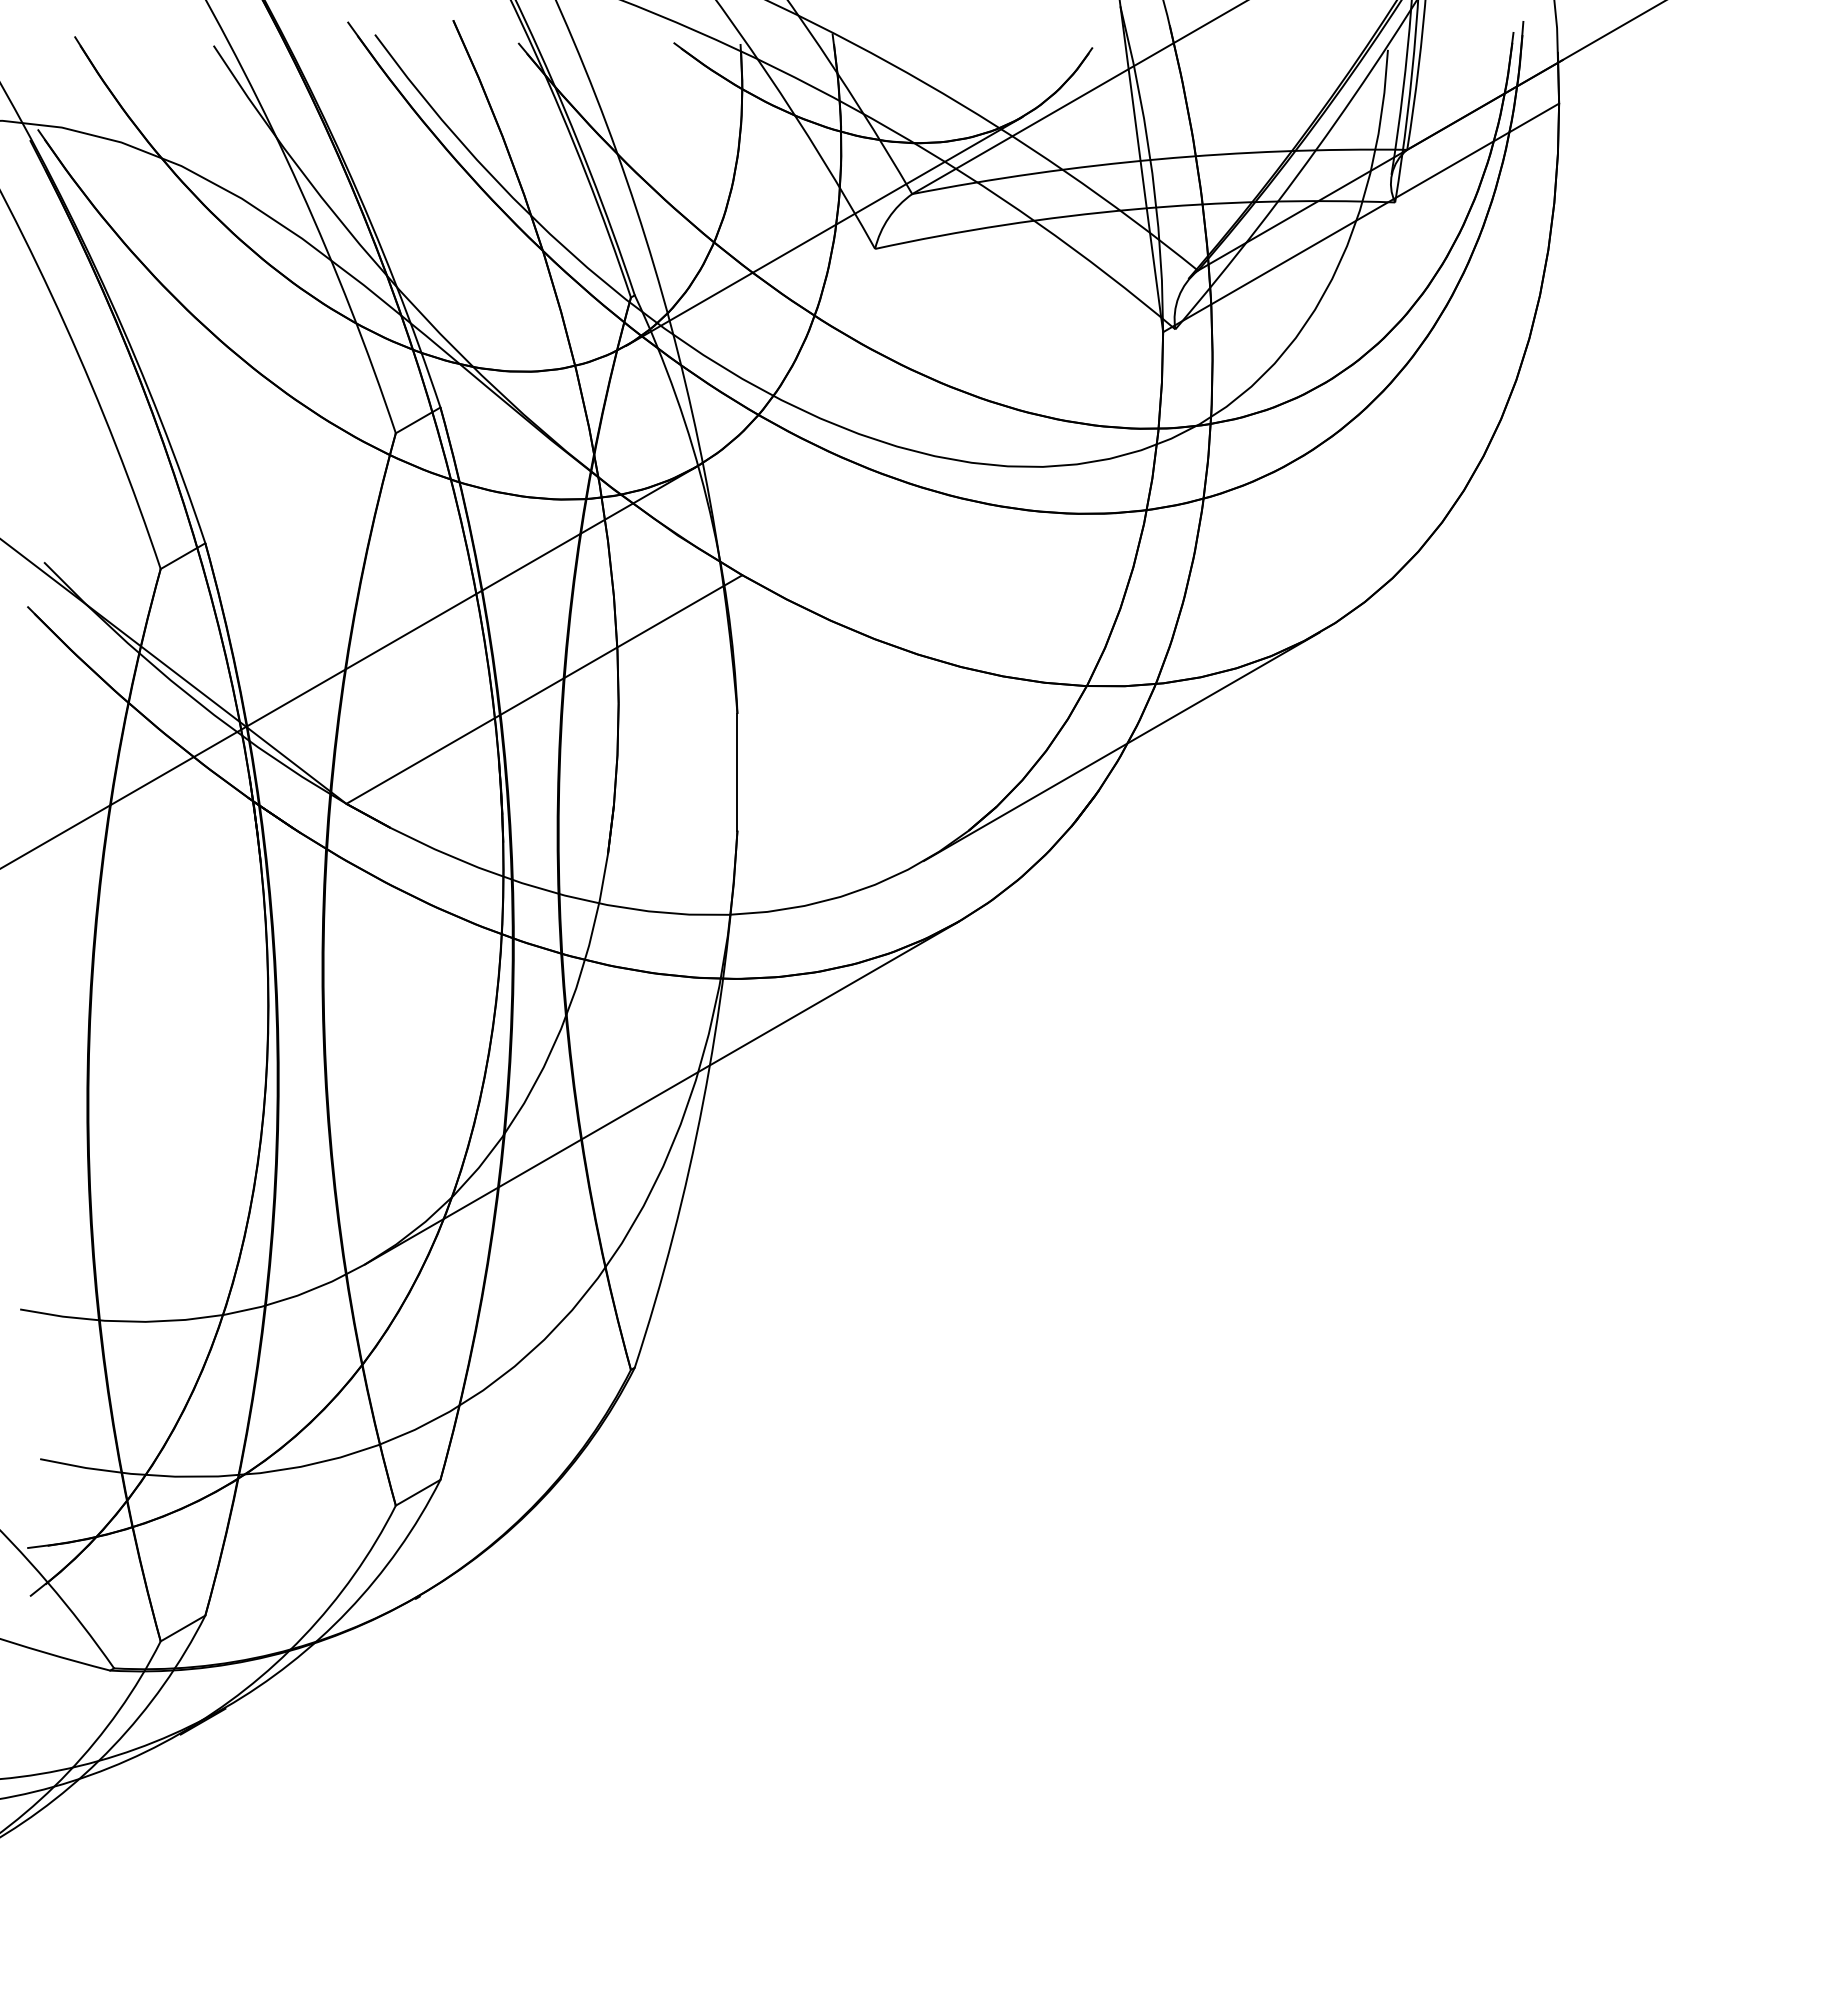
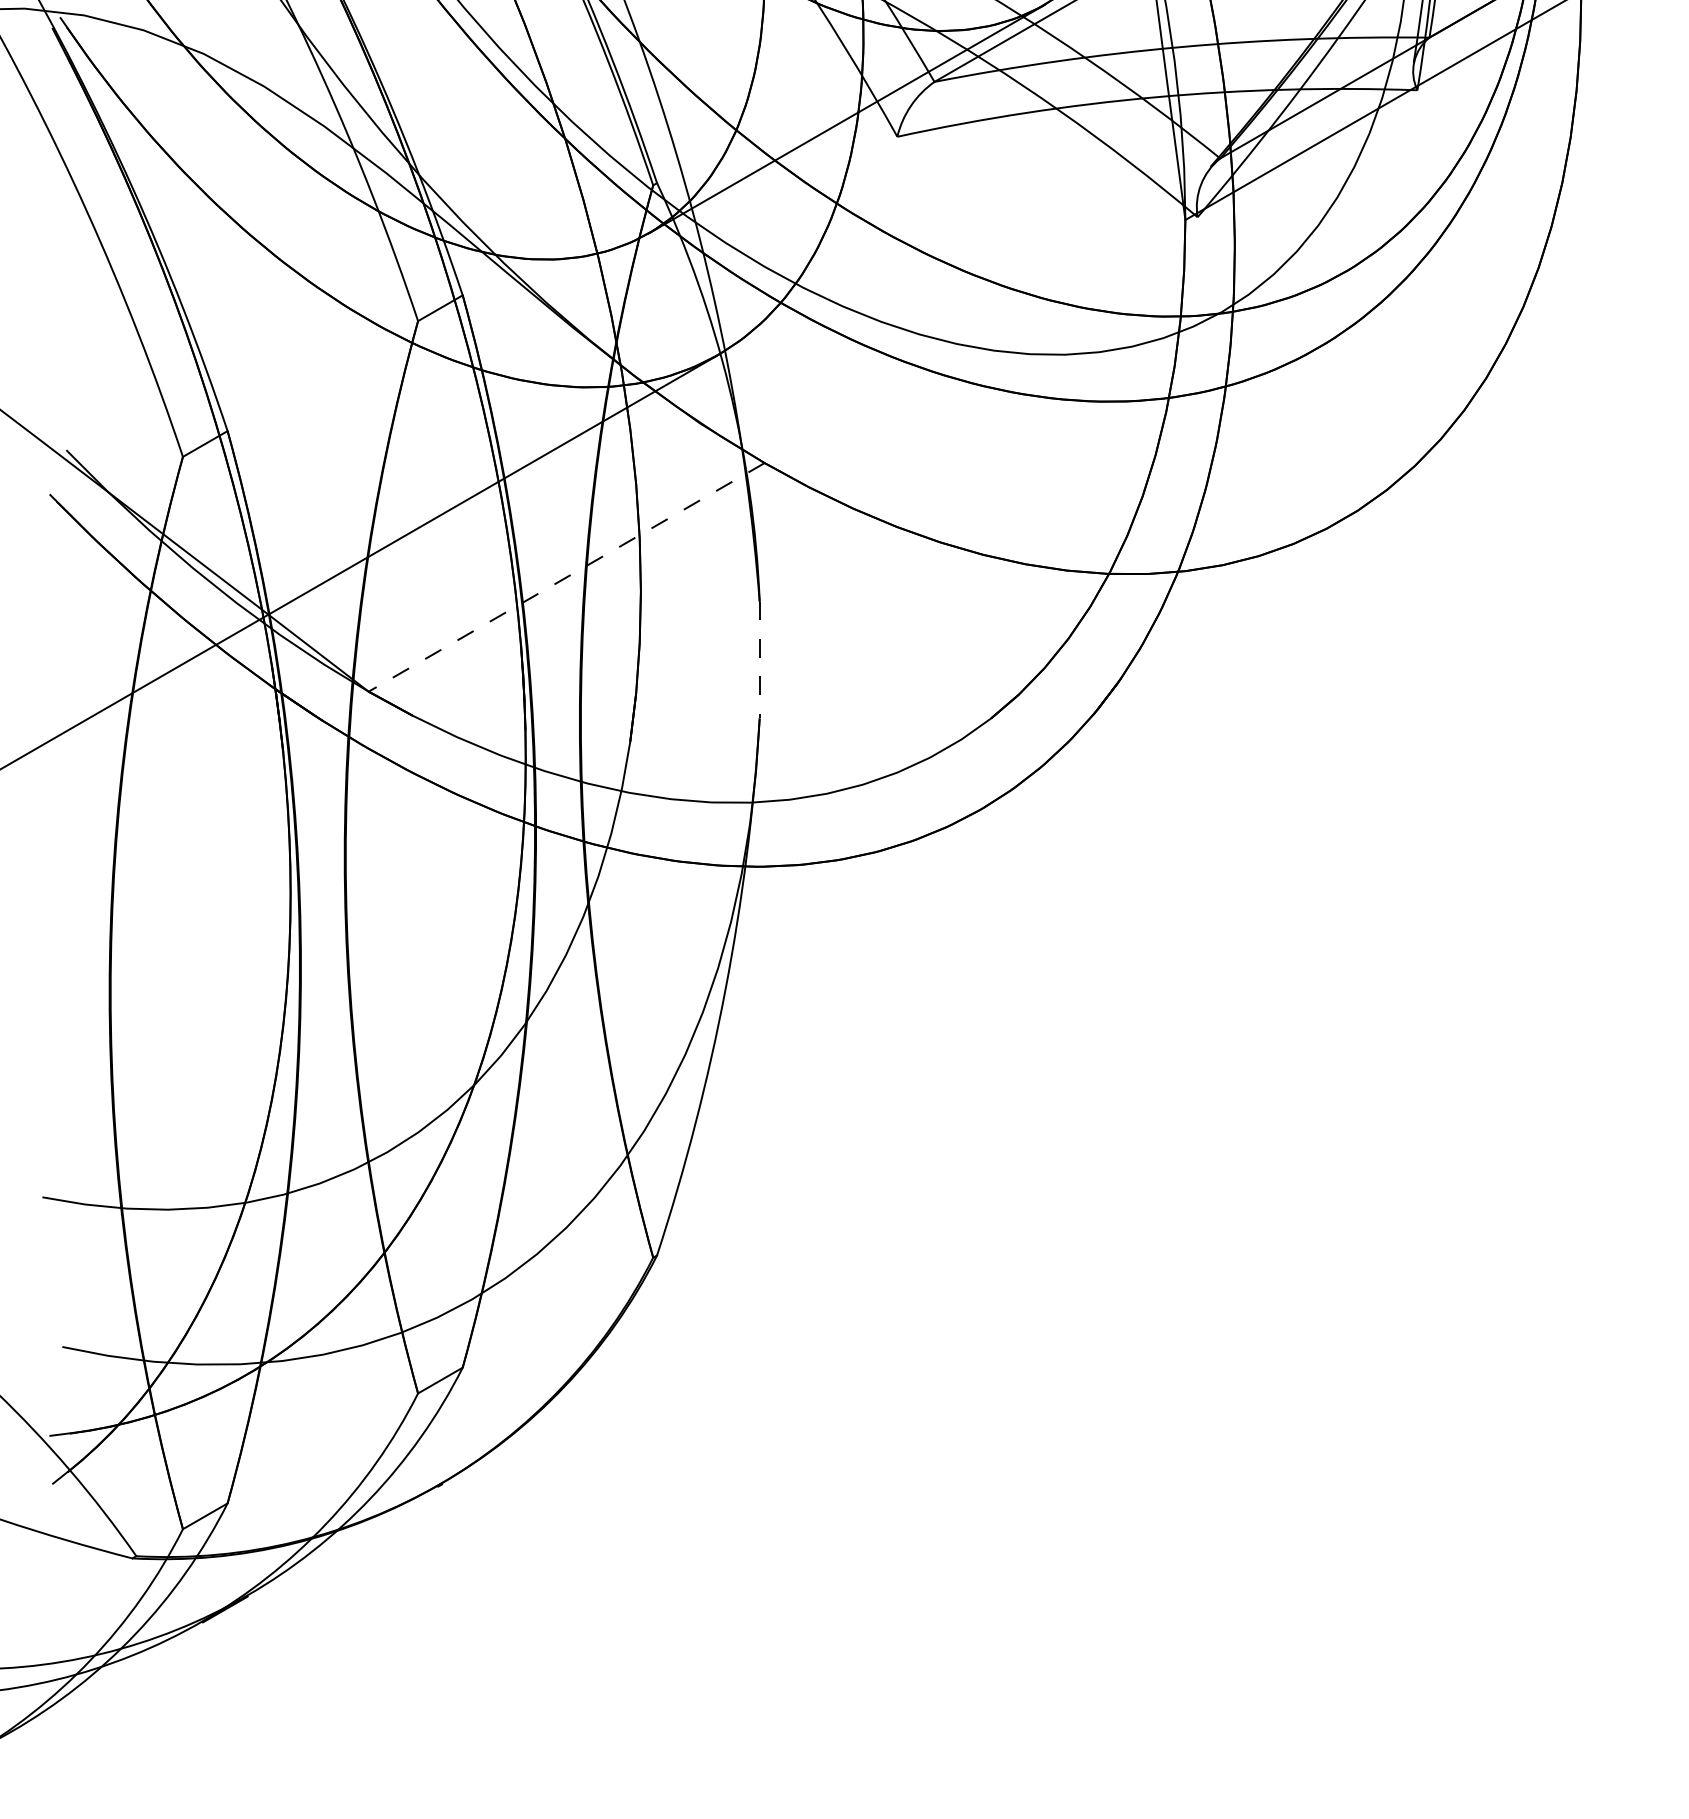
line: (544, 689) -> (566, 577), solid -> dashed
line: (1121, 746) -> (1143, 634), removed
line: (737, 772) -> (759, 660), solid -> dashed
line: (661, 1092) -> (683, 980), removed

